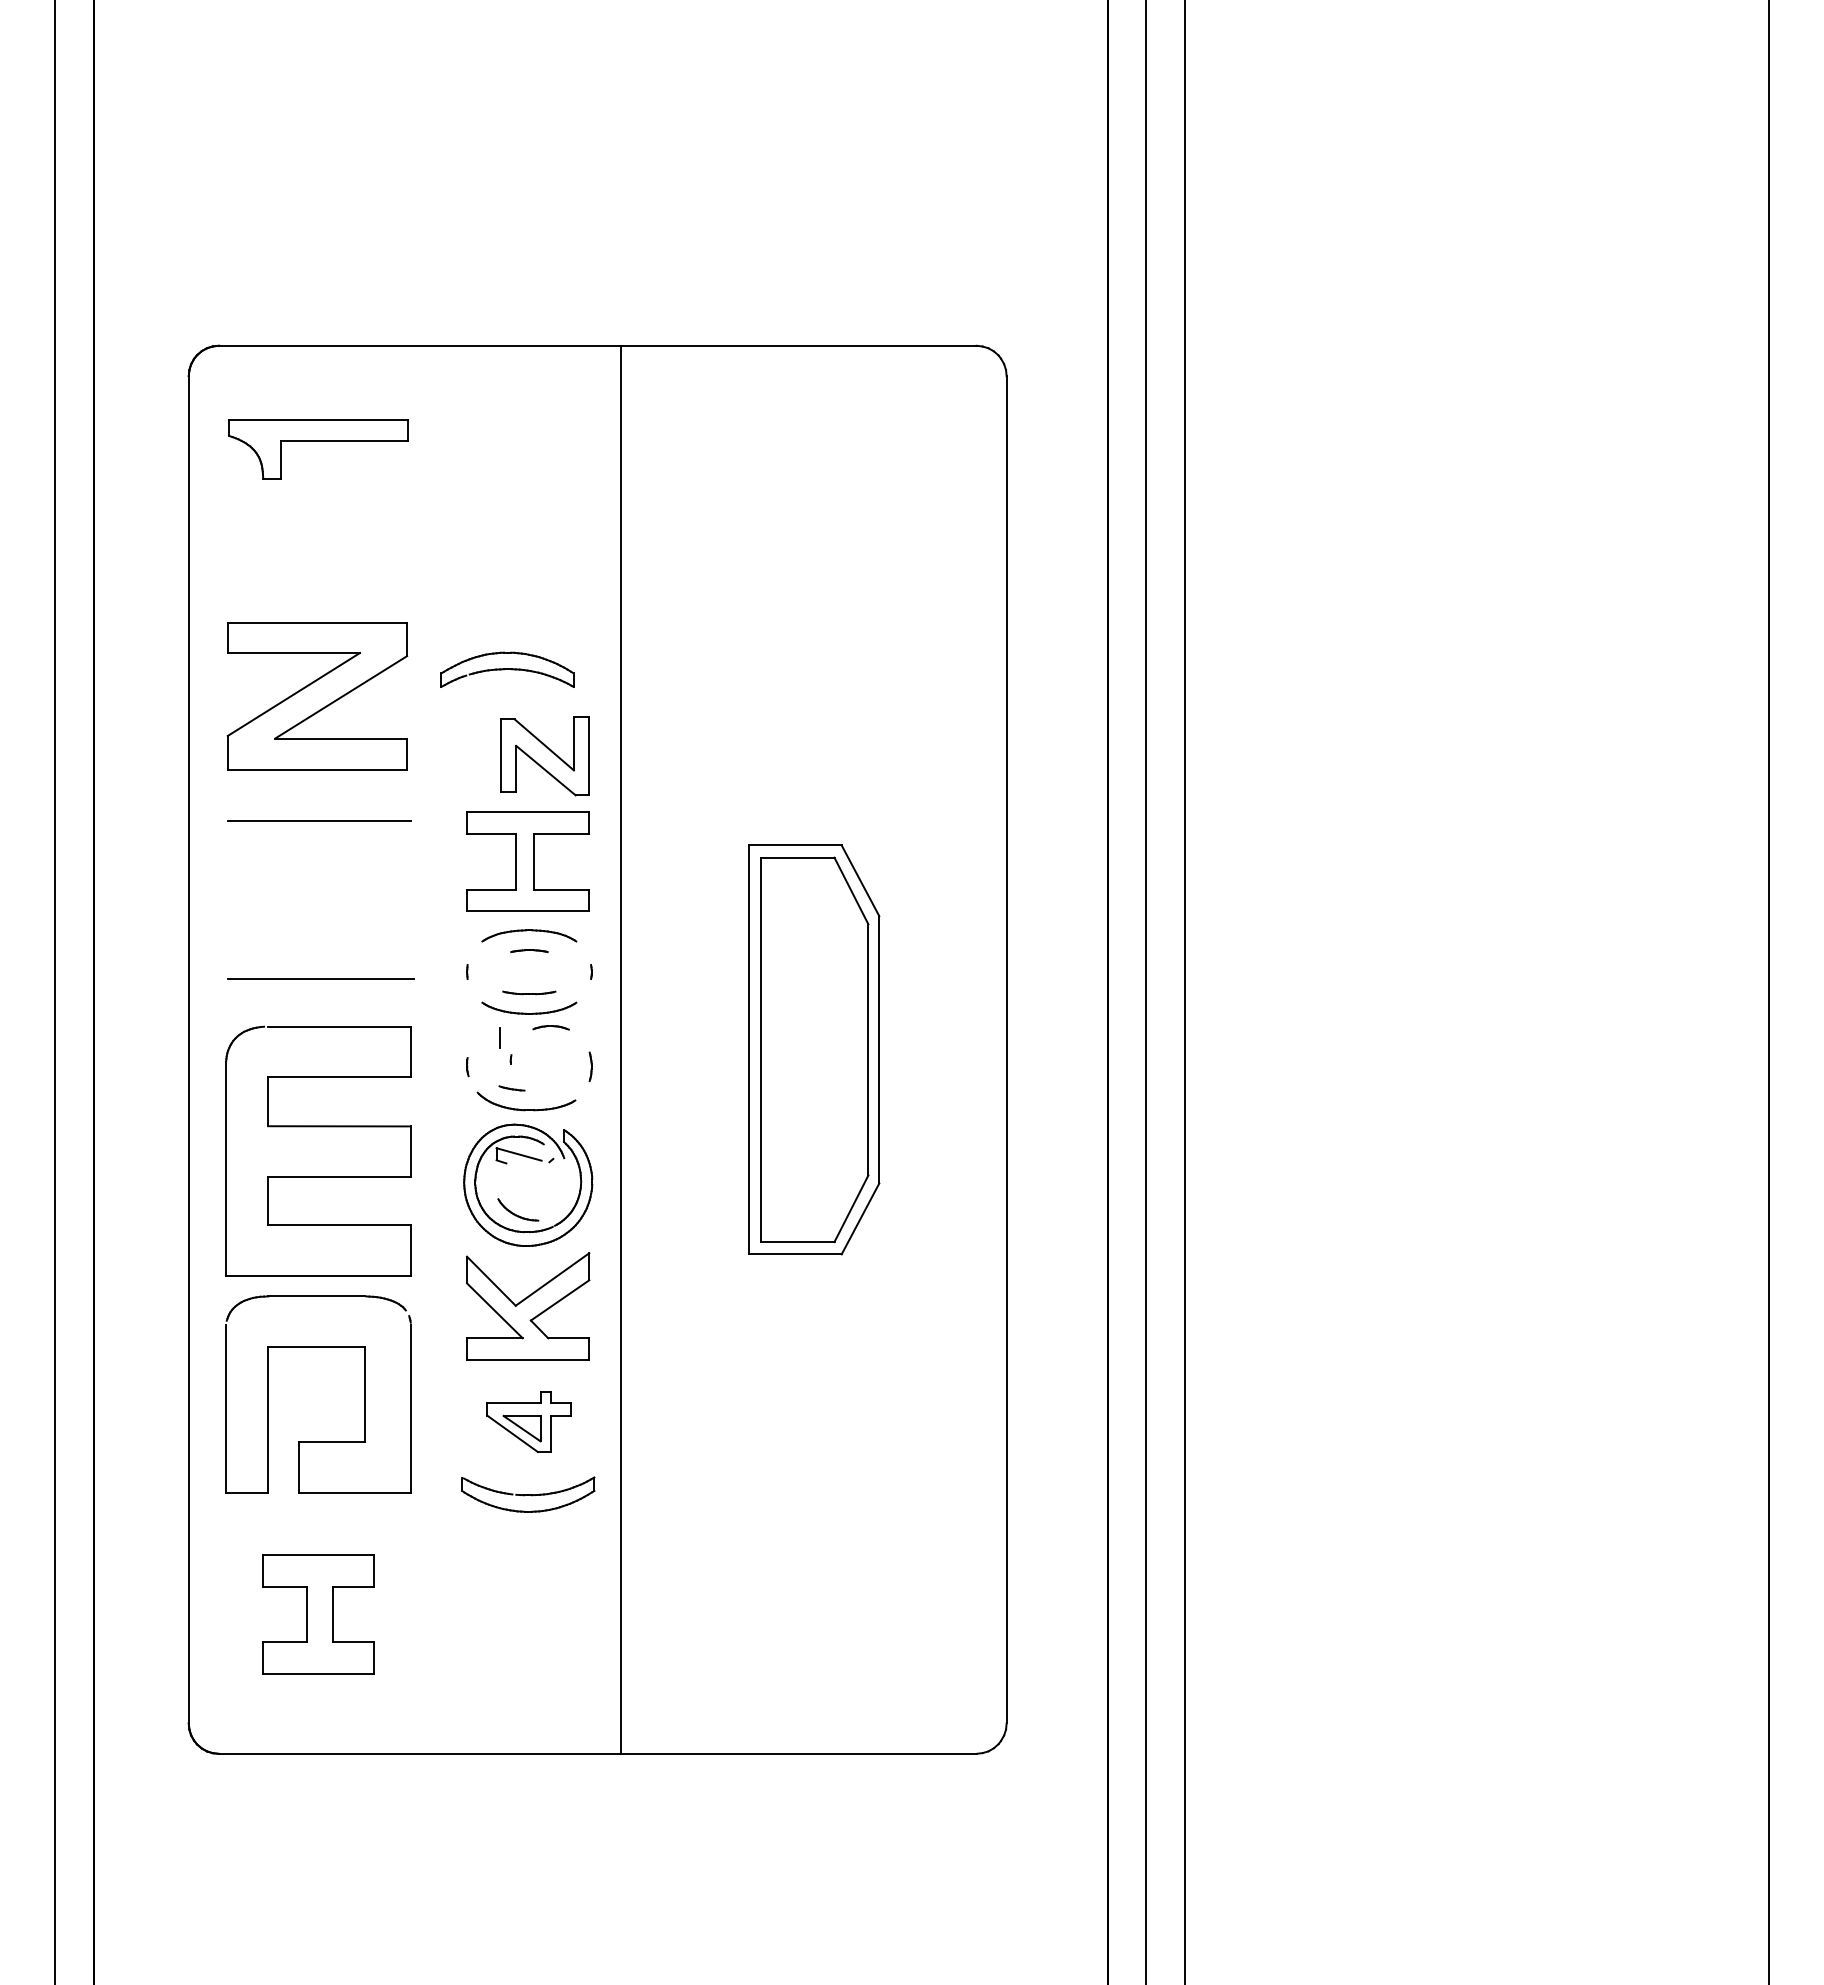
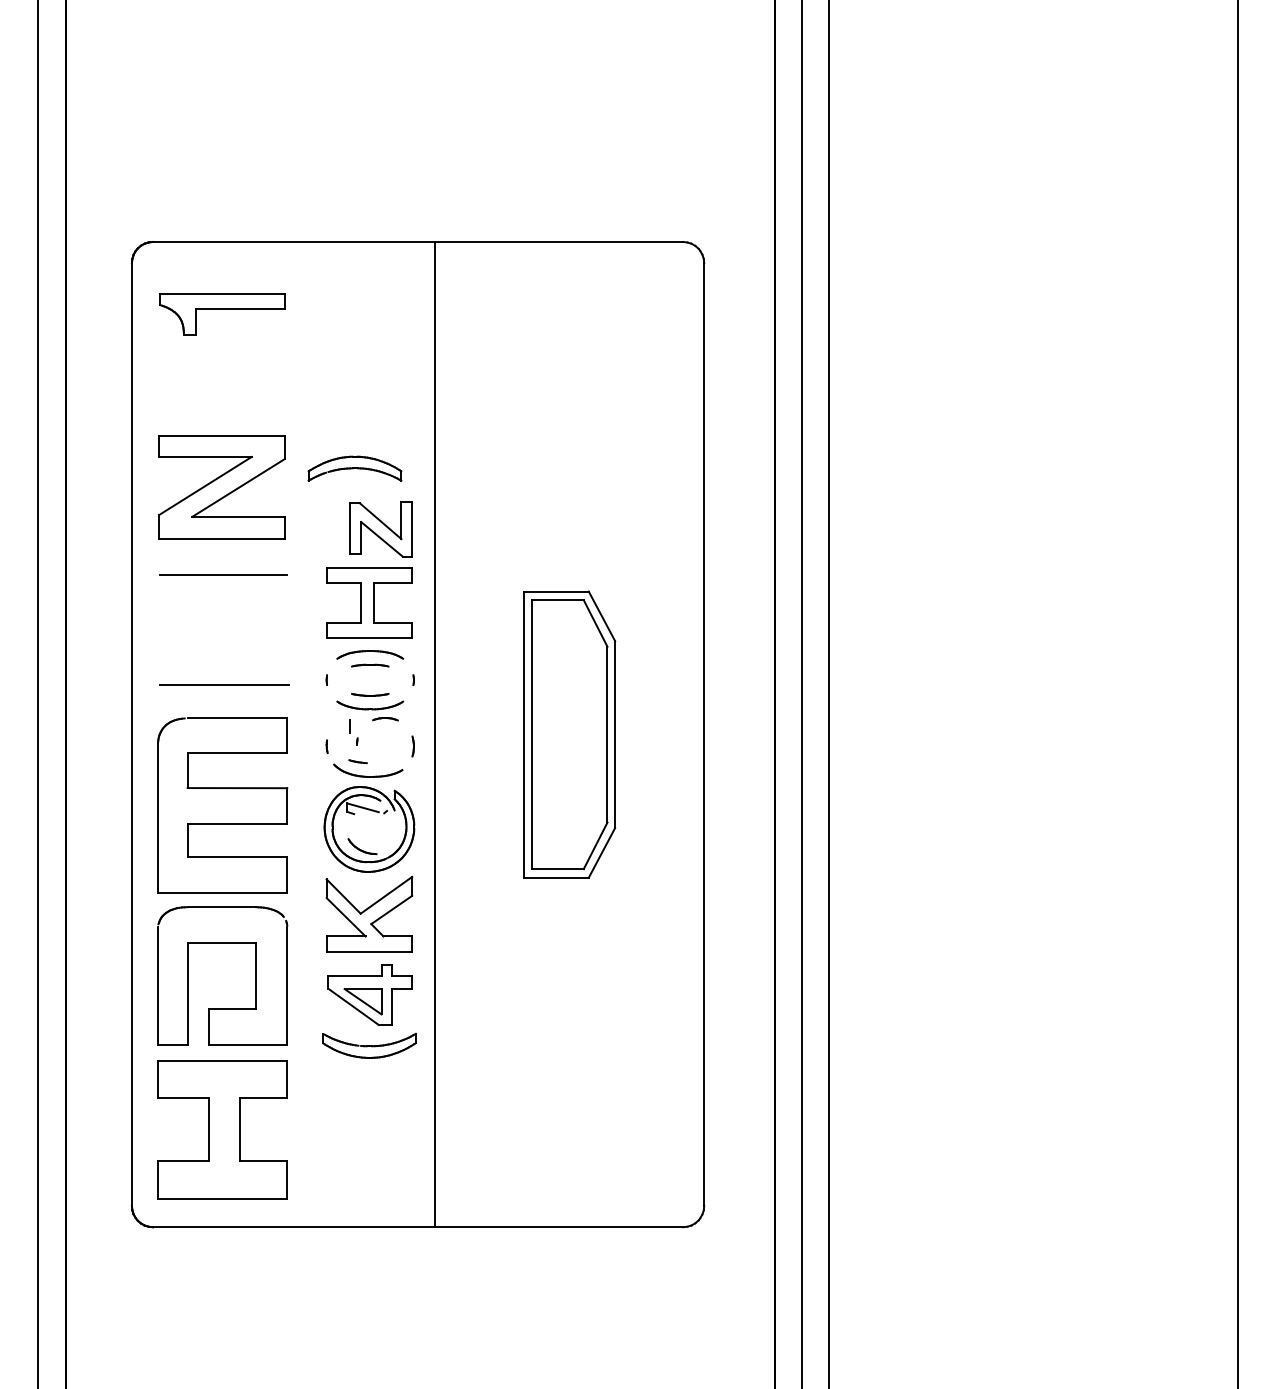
part: (529, 951) -> (370, 665), size x1.43
part: (528, 1421) -> (369, 994), size x1.43
part: (318, 1614) -> (222, 1129), size x1.67

